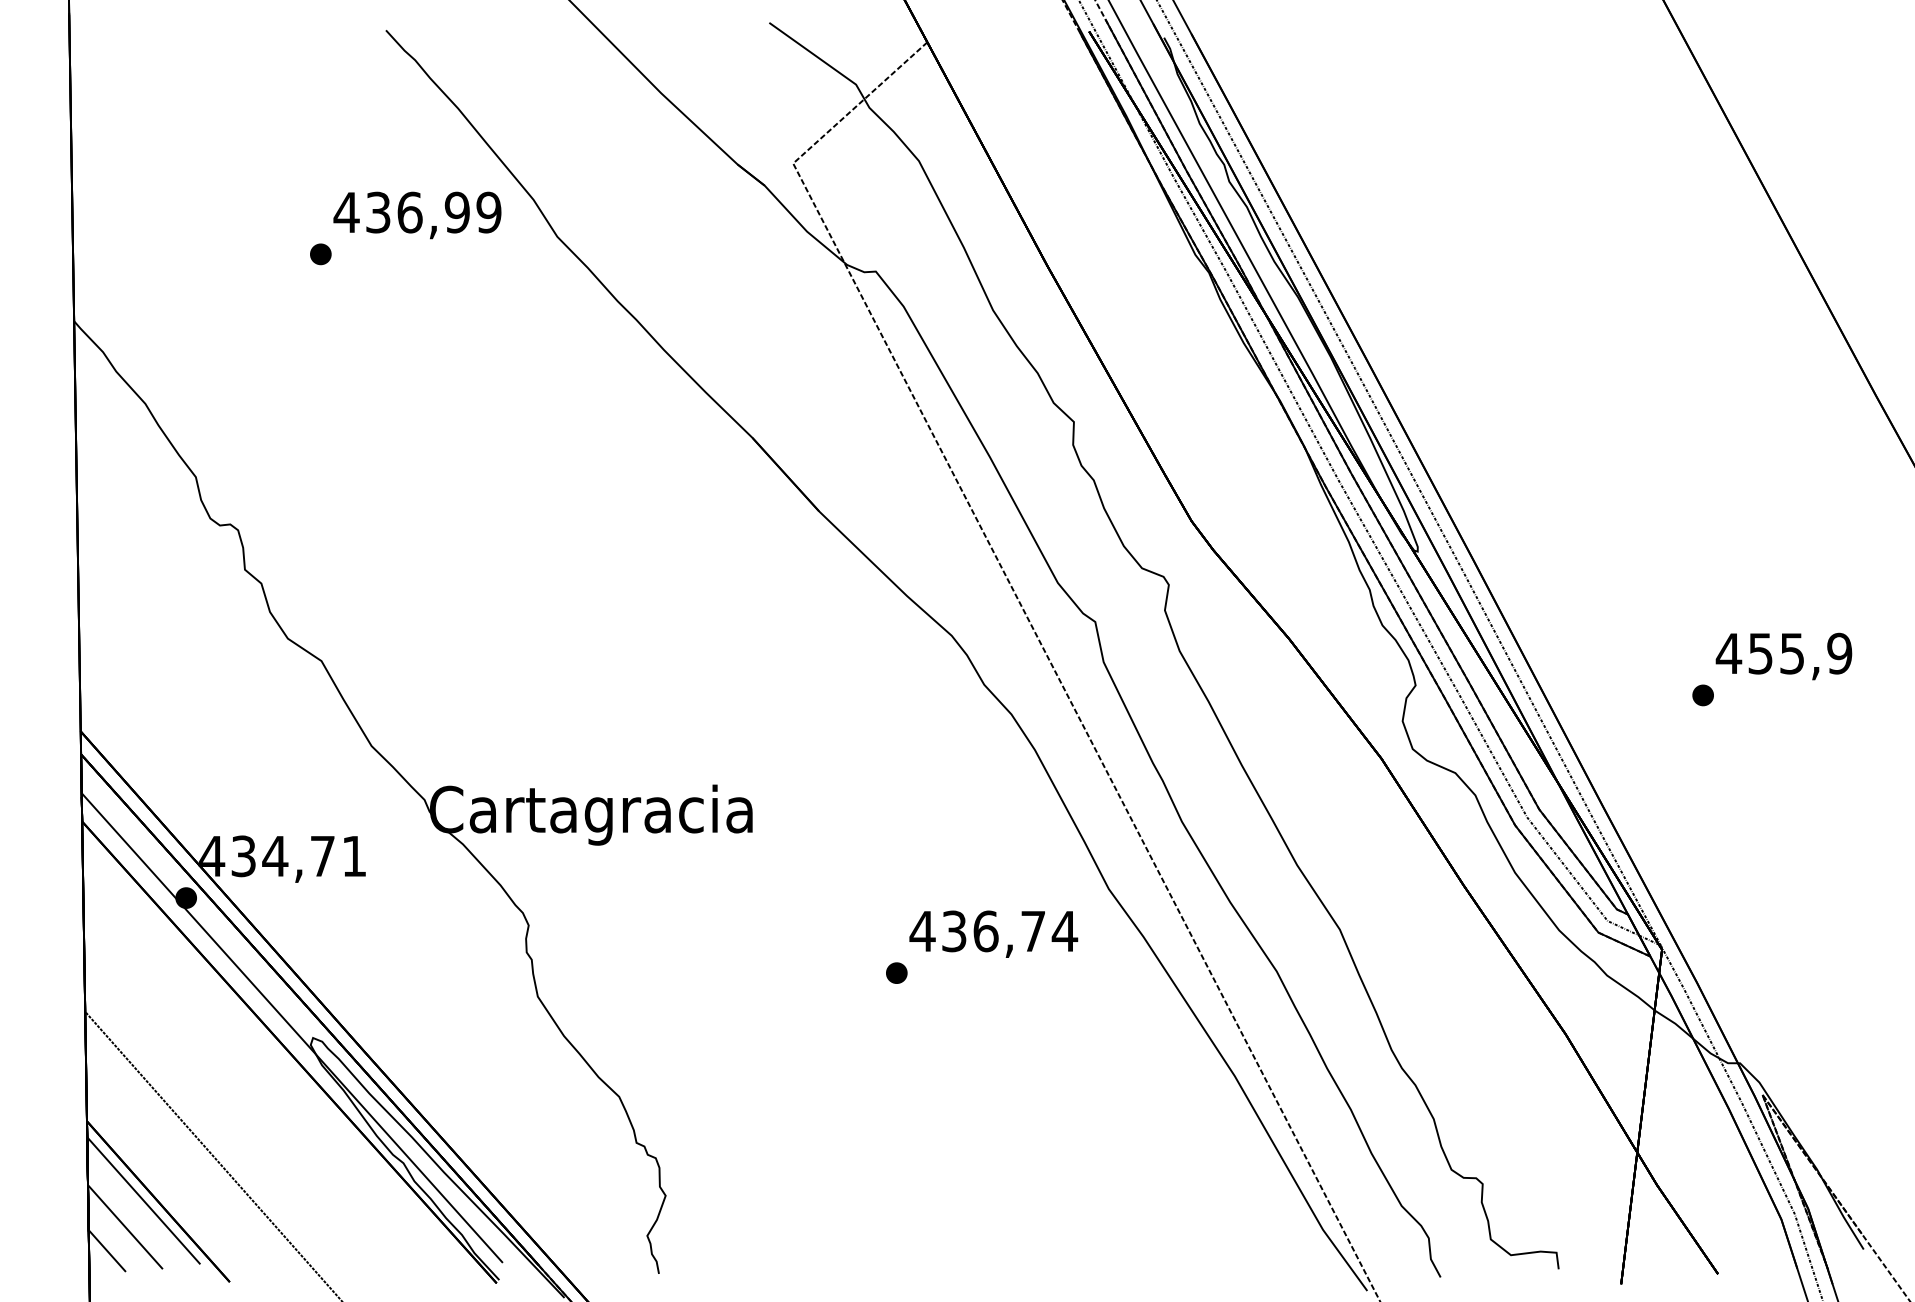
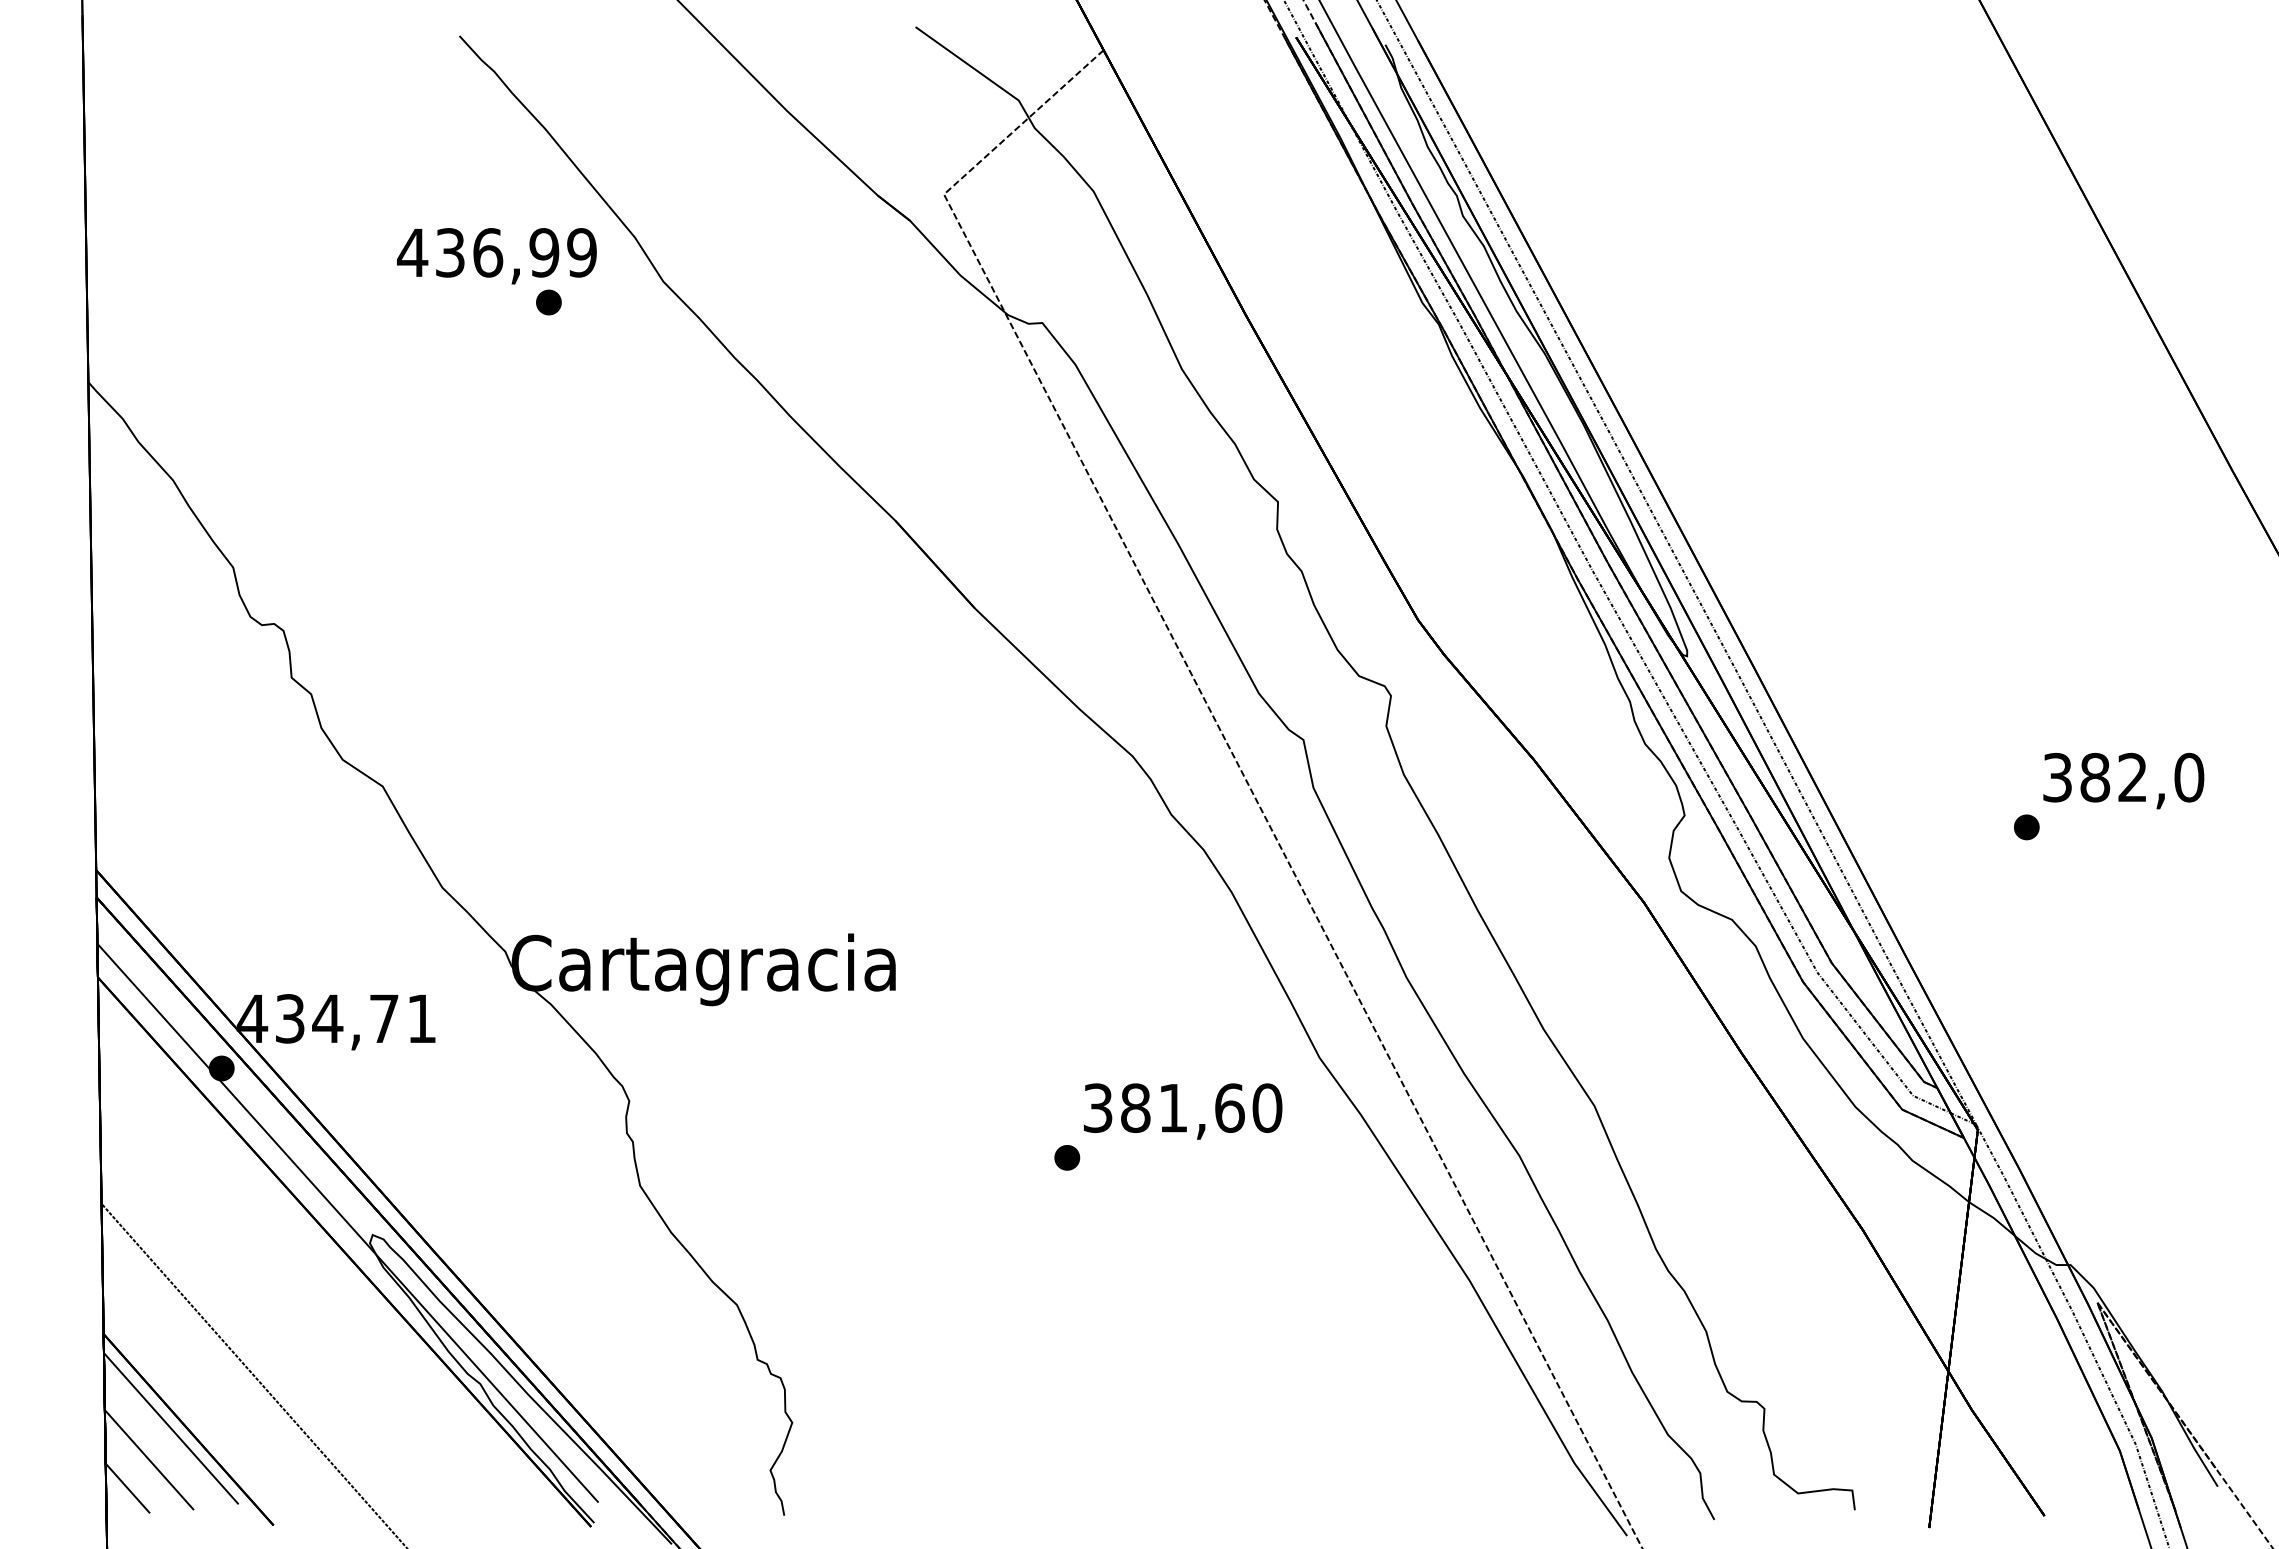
part: (320, 254) -> (548, 302), moved
text: (1783, 653) -> (2122, 777), 455,9 -> 382,0
text: (993, 930) -> (1182, 1107), 436,74 -> 381,60

